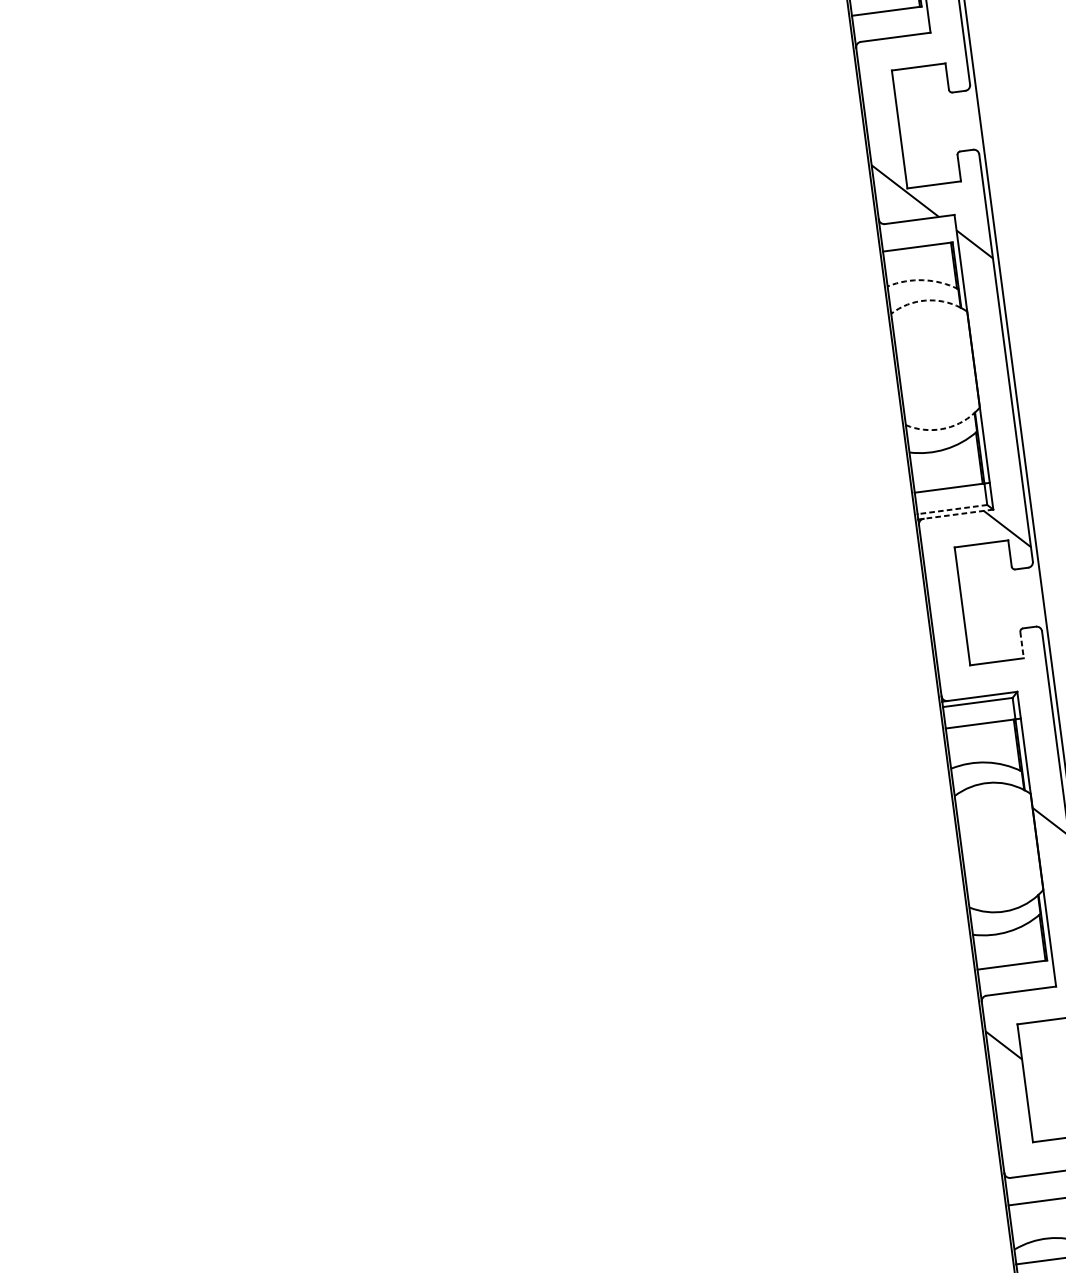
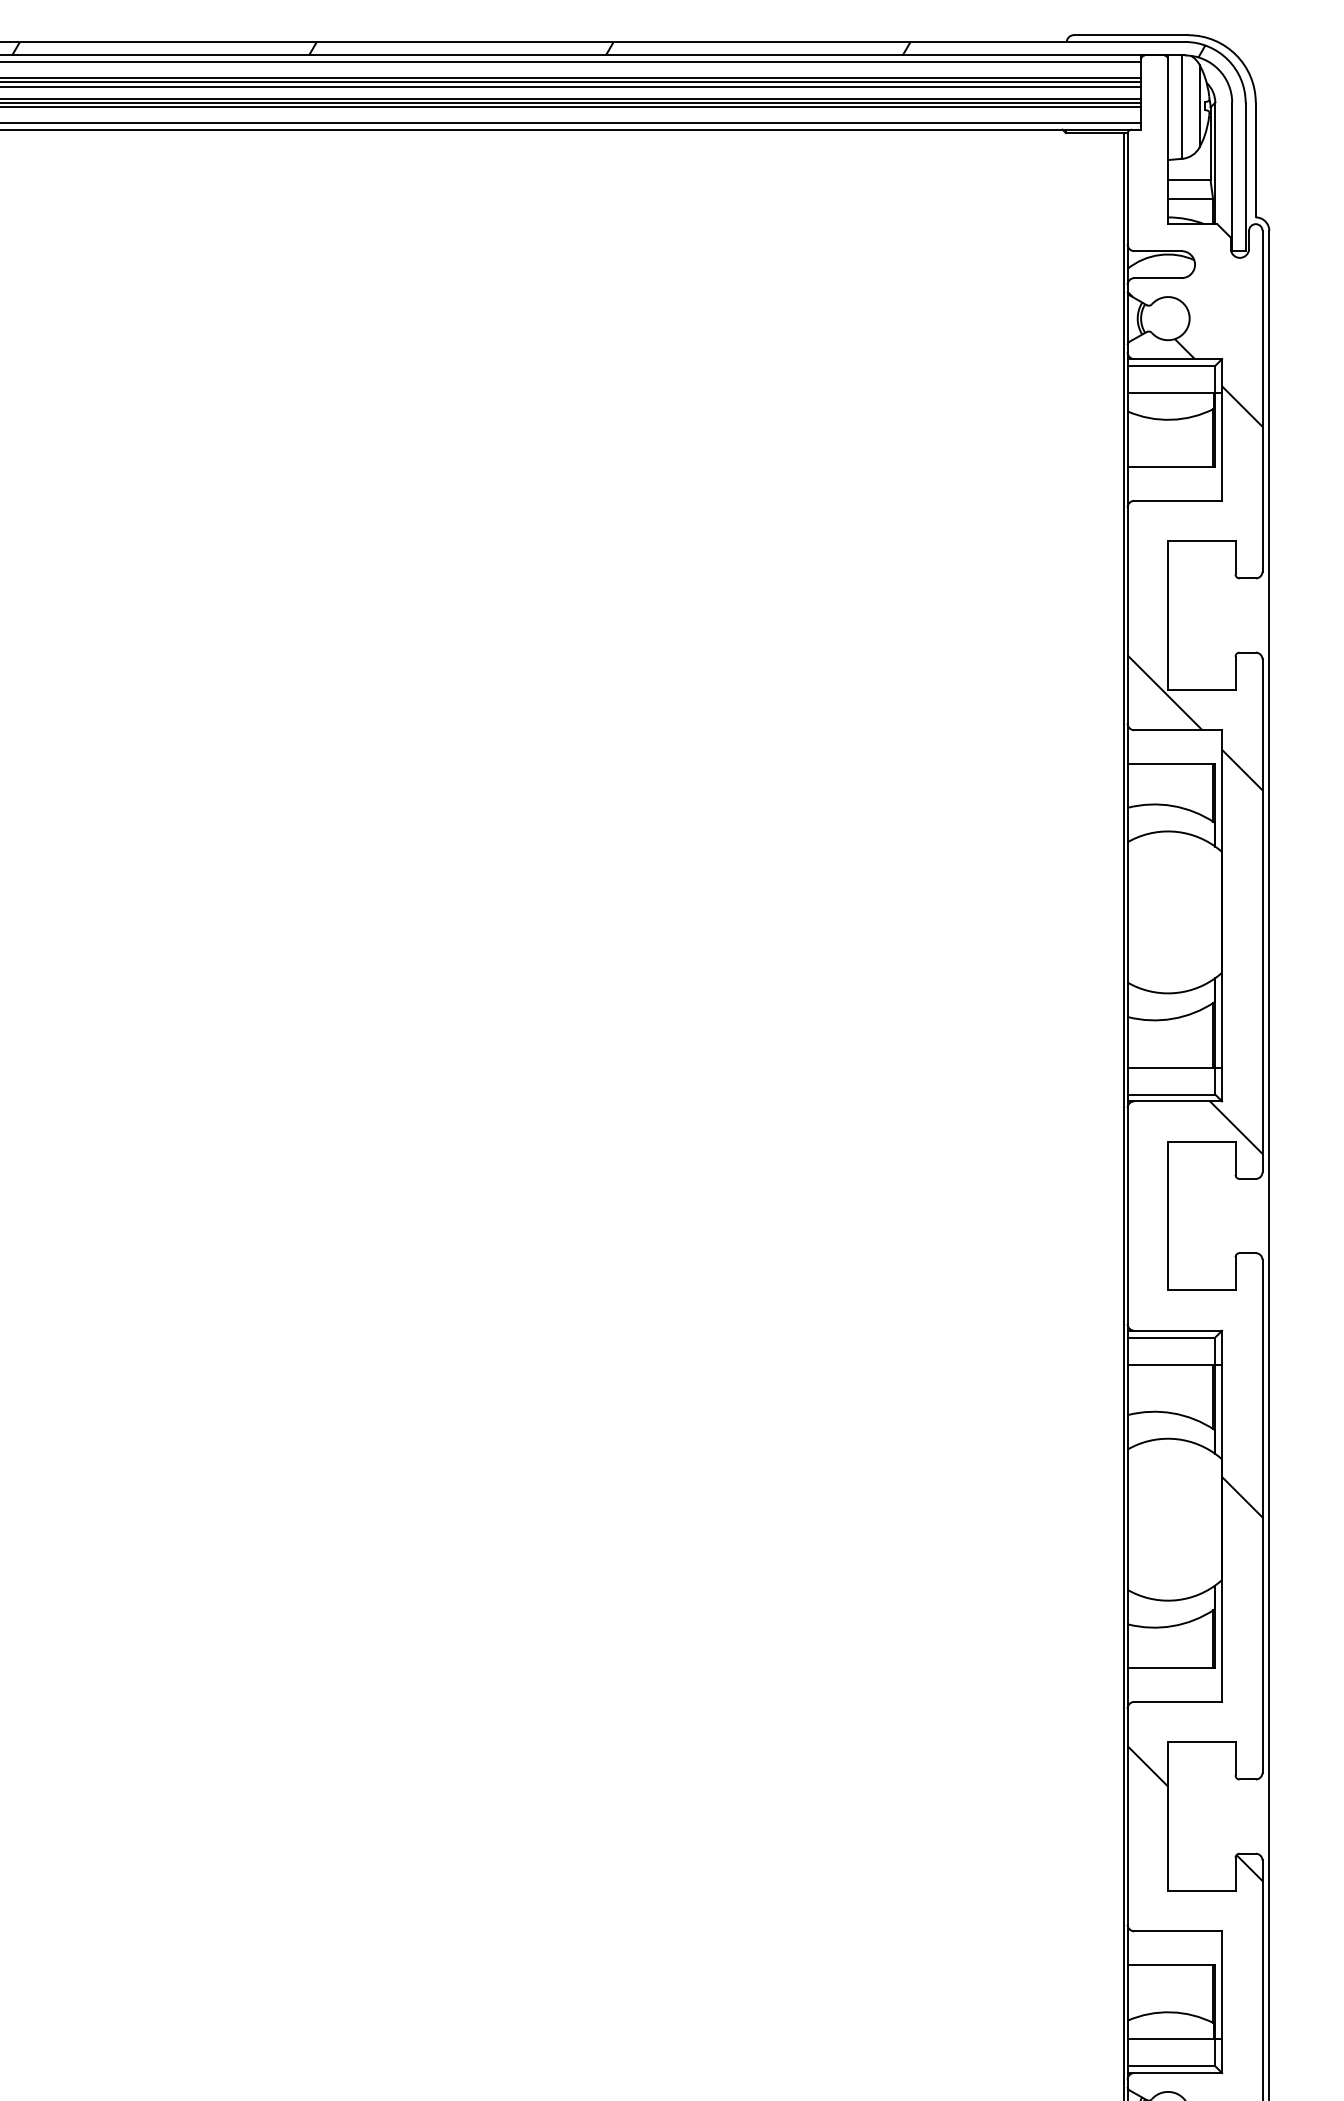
arc: (923, 279) -> (1172, 805), dashed -> solid
arc: (924, 300) -> (1171, 831), dashed -> solid
arc: (941, 429) -> (1171, 993), dashed -> solid
line: (952, 509) -> (1171, 1094), dashed -> solid
line: (958, 514) -> (1178, 1101), dashed -> solid
line: (1022, 644) -> (1235, 1273), dashed -> solid

